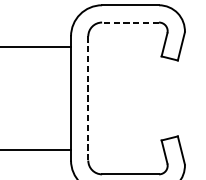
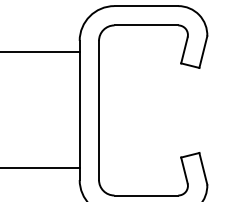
line: (130, 22) -> (146, 25), dashed -> solid
line: (88, 98) -> (99, 110), dashed -> solid

